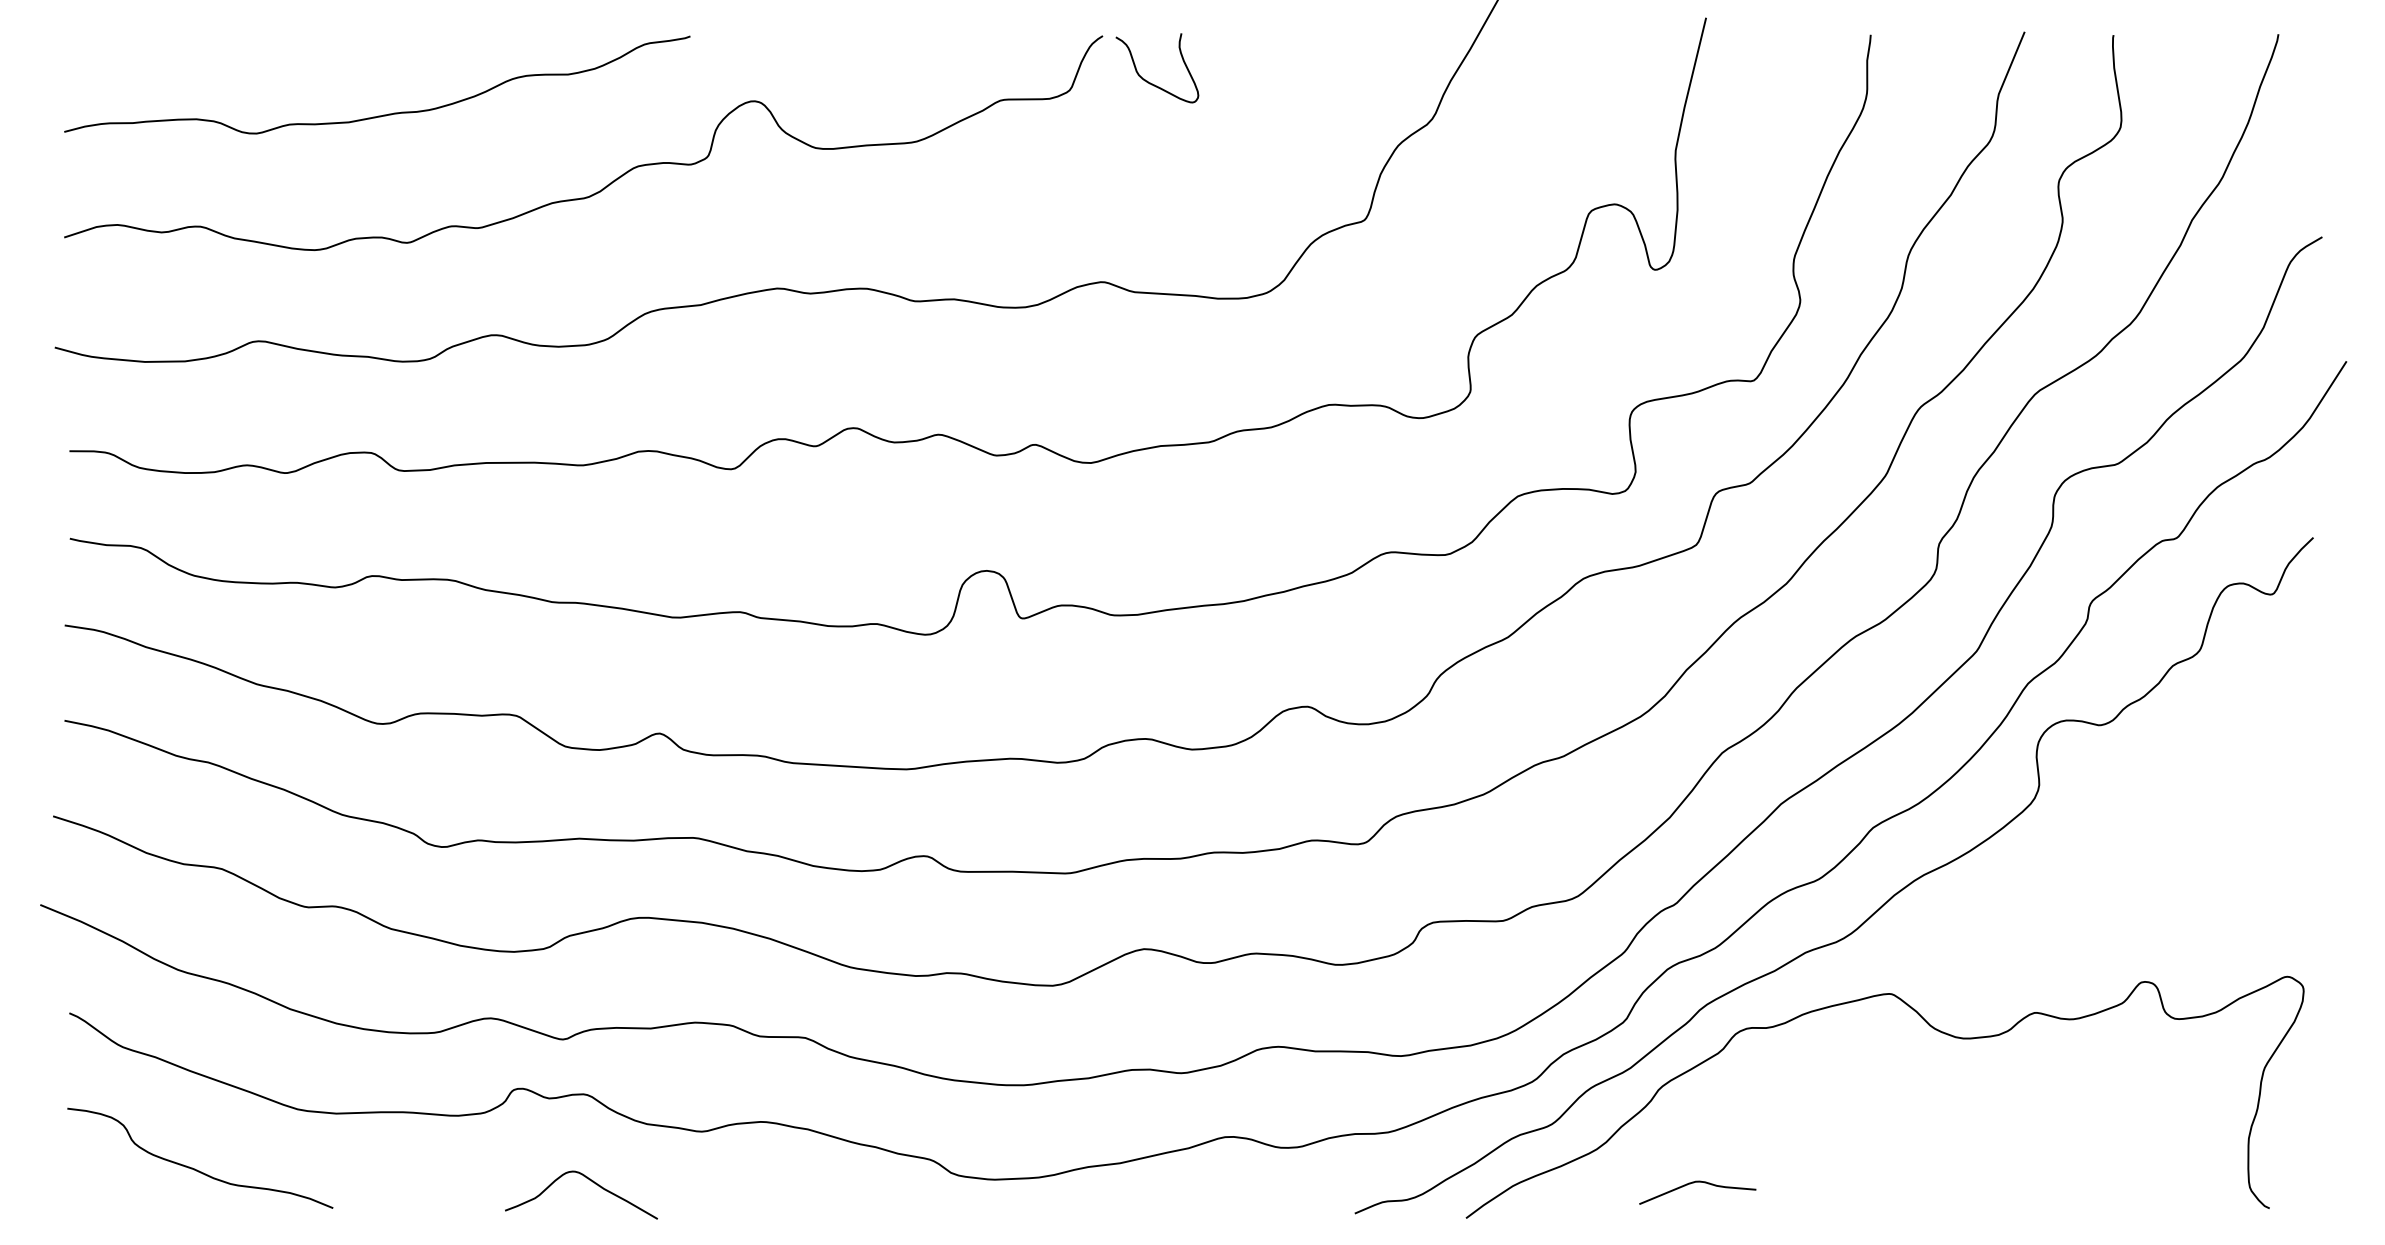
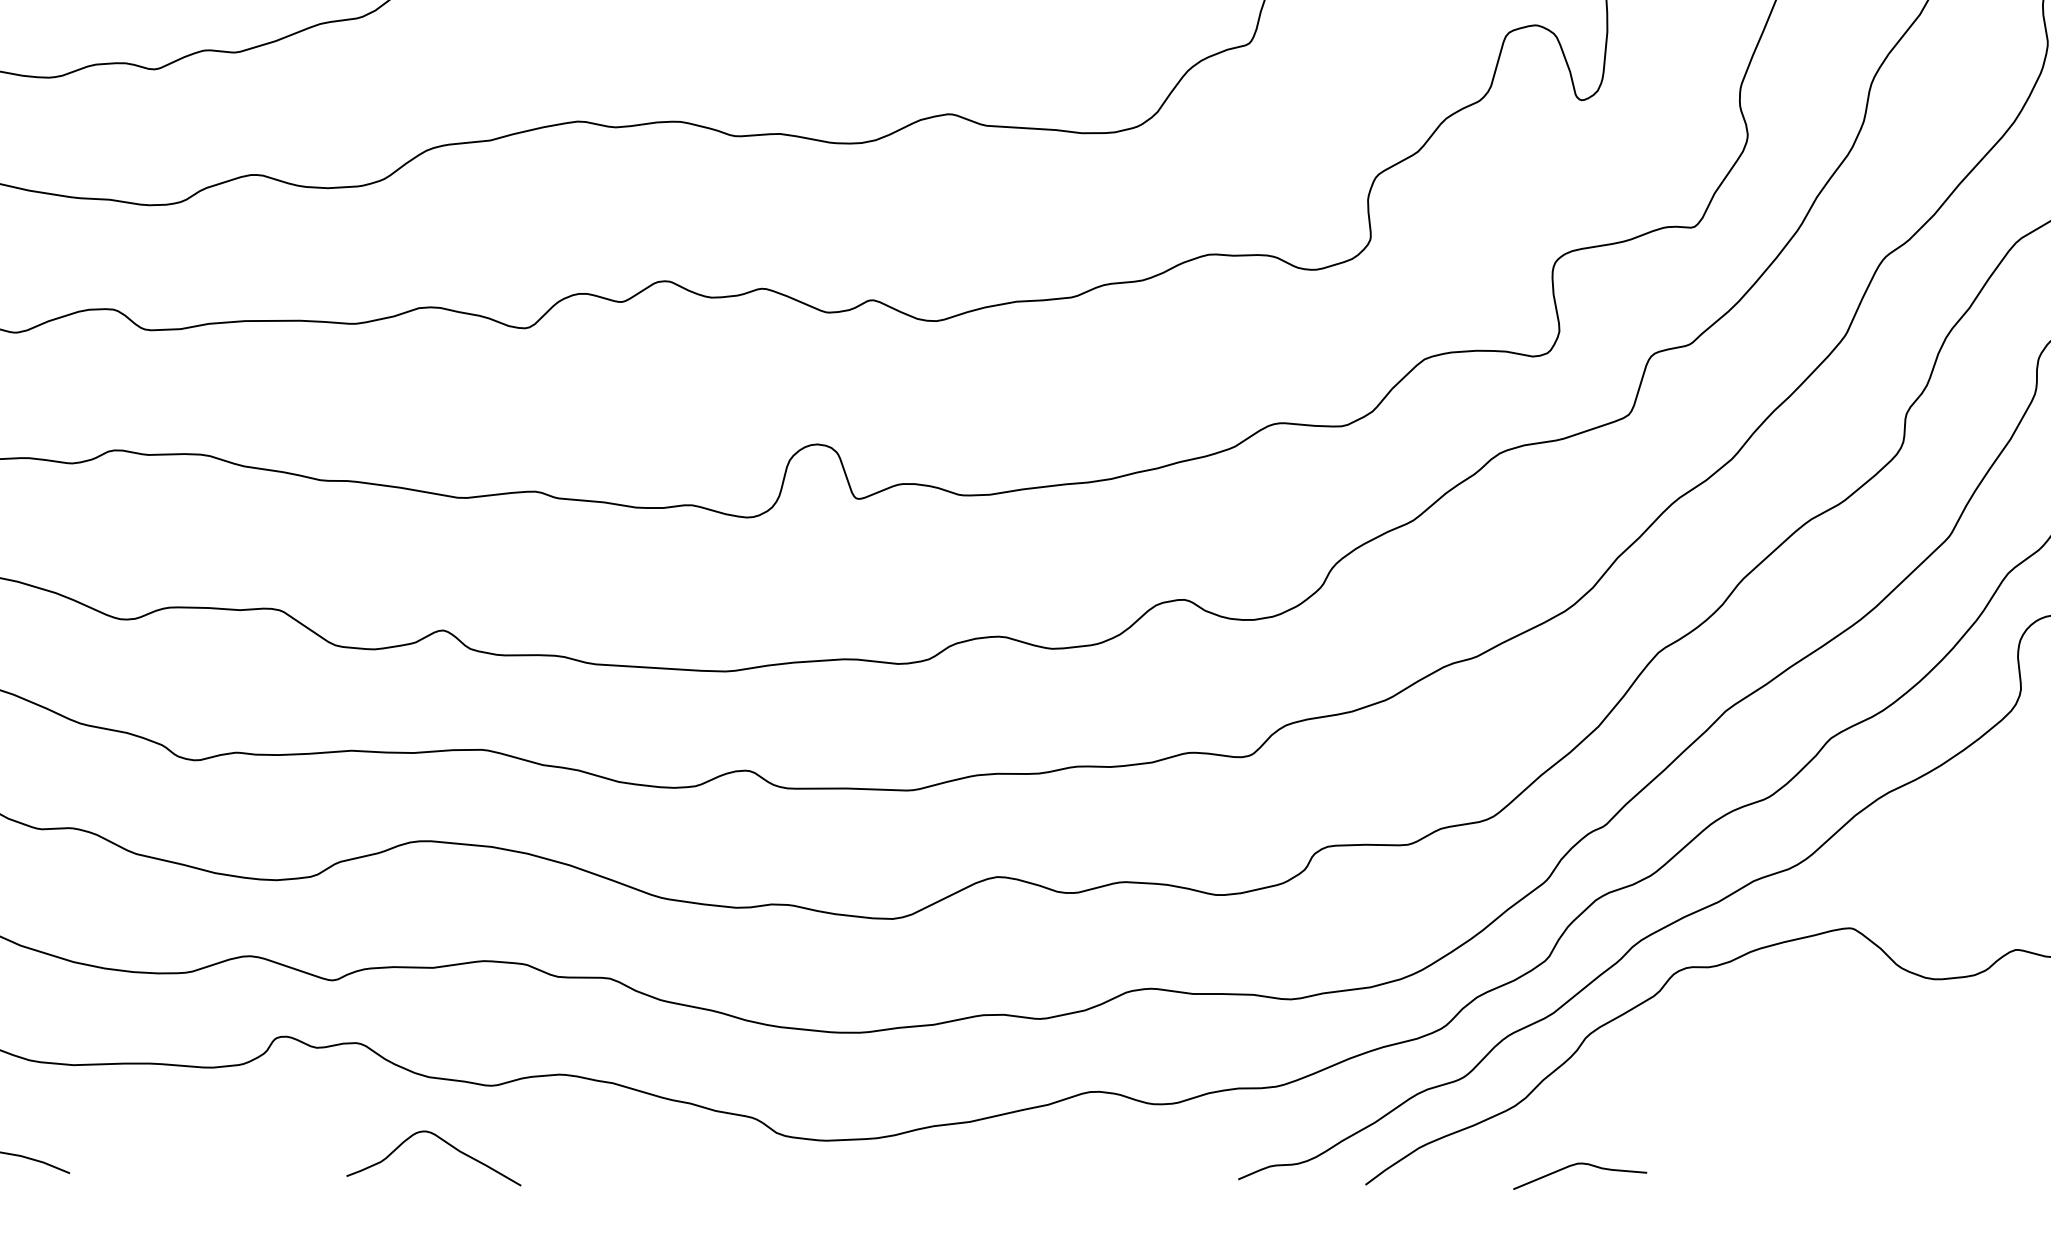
curve: (589, 1180) -> (443, 1141), moved
curve: (1693, 1183) -> (1575, 1165), moved

